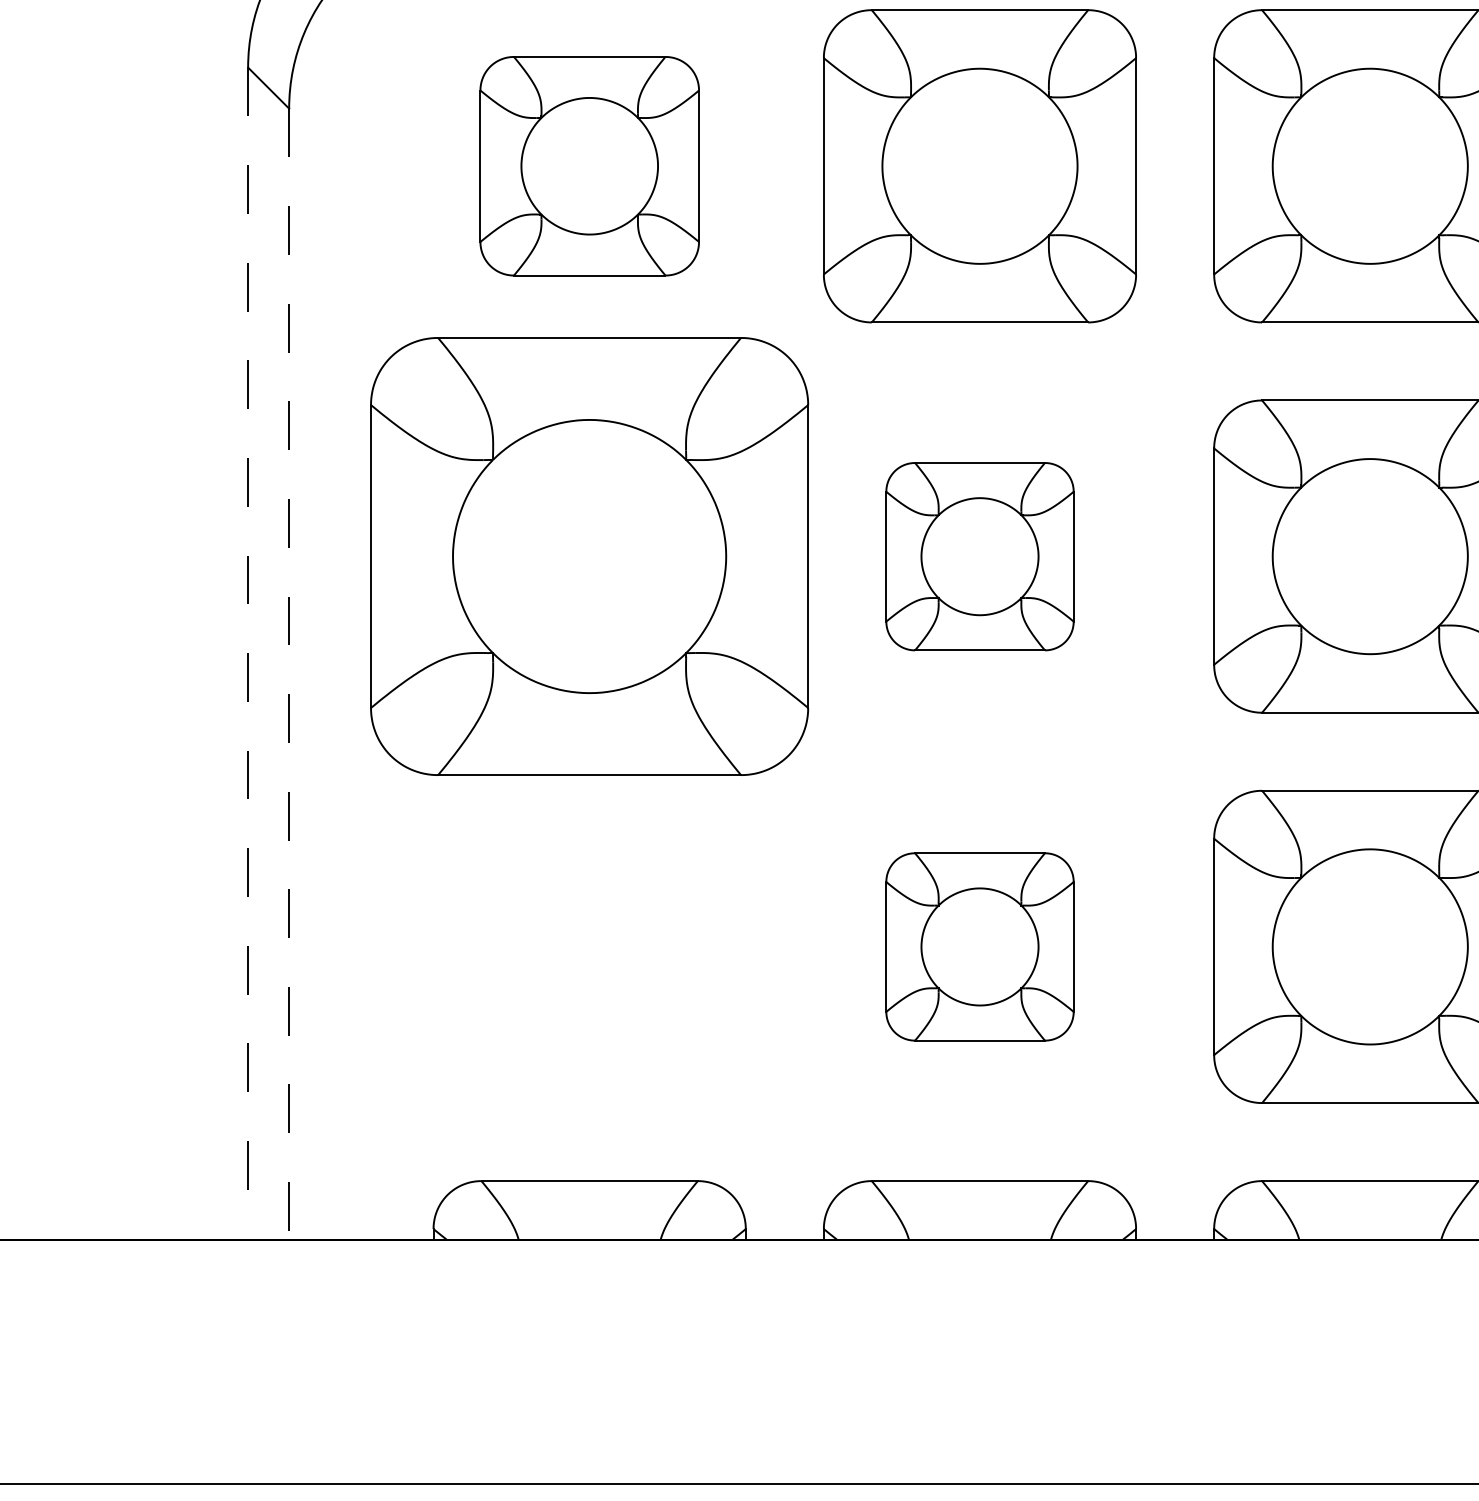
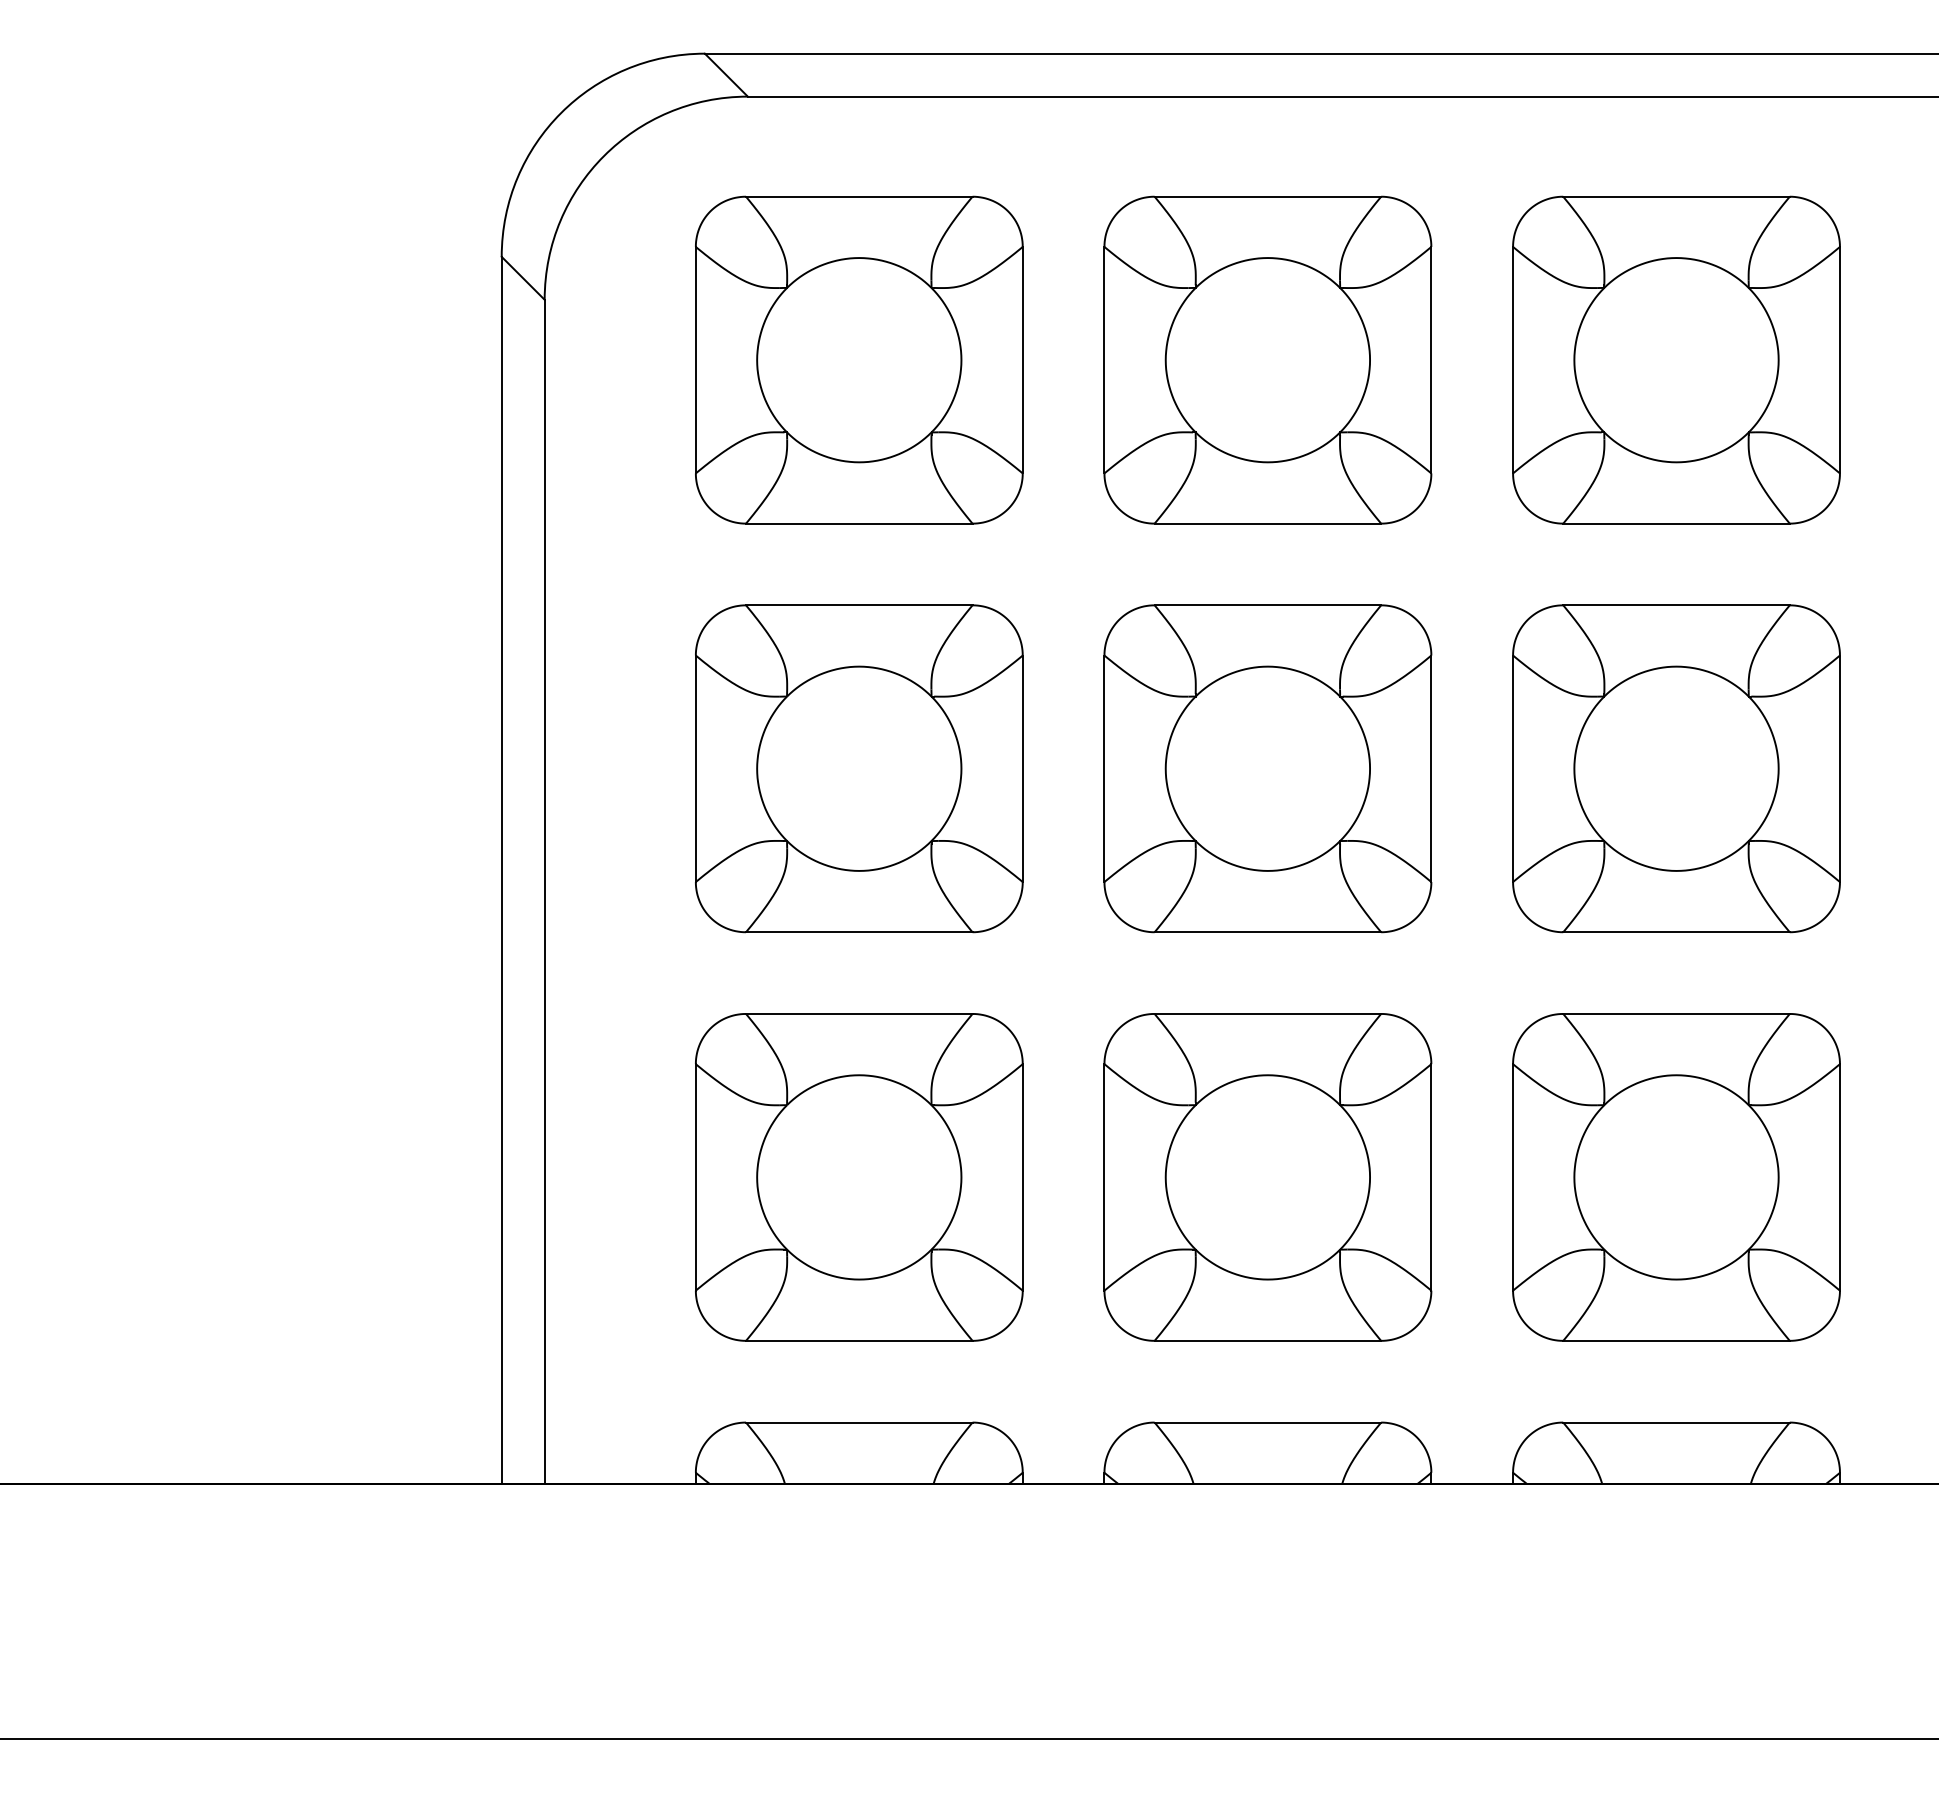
part: (589, 165) -> (859, 359), size x1.43
part: (589, 556) -> (859, 768), size x0.71
part: (979, 556) -> (1267, 768), size x1.67
line: (247, 653) -> (501, 870), dashed -> solid
line: (288, 674) -> (544, 892), dashed -> solid
part: (589, 947) -> (859, 1177), added
part: (979, 947) -> (1267, 1177), size x1.67

